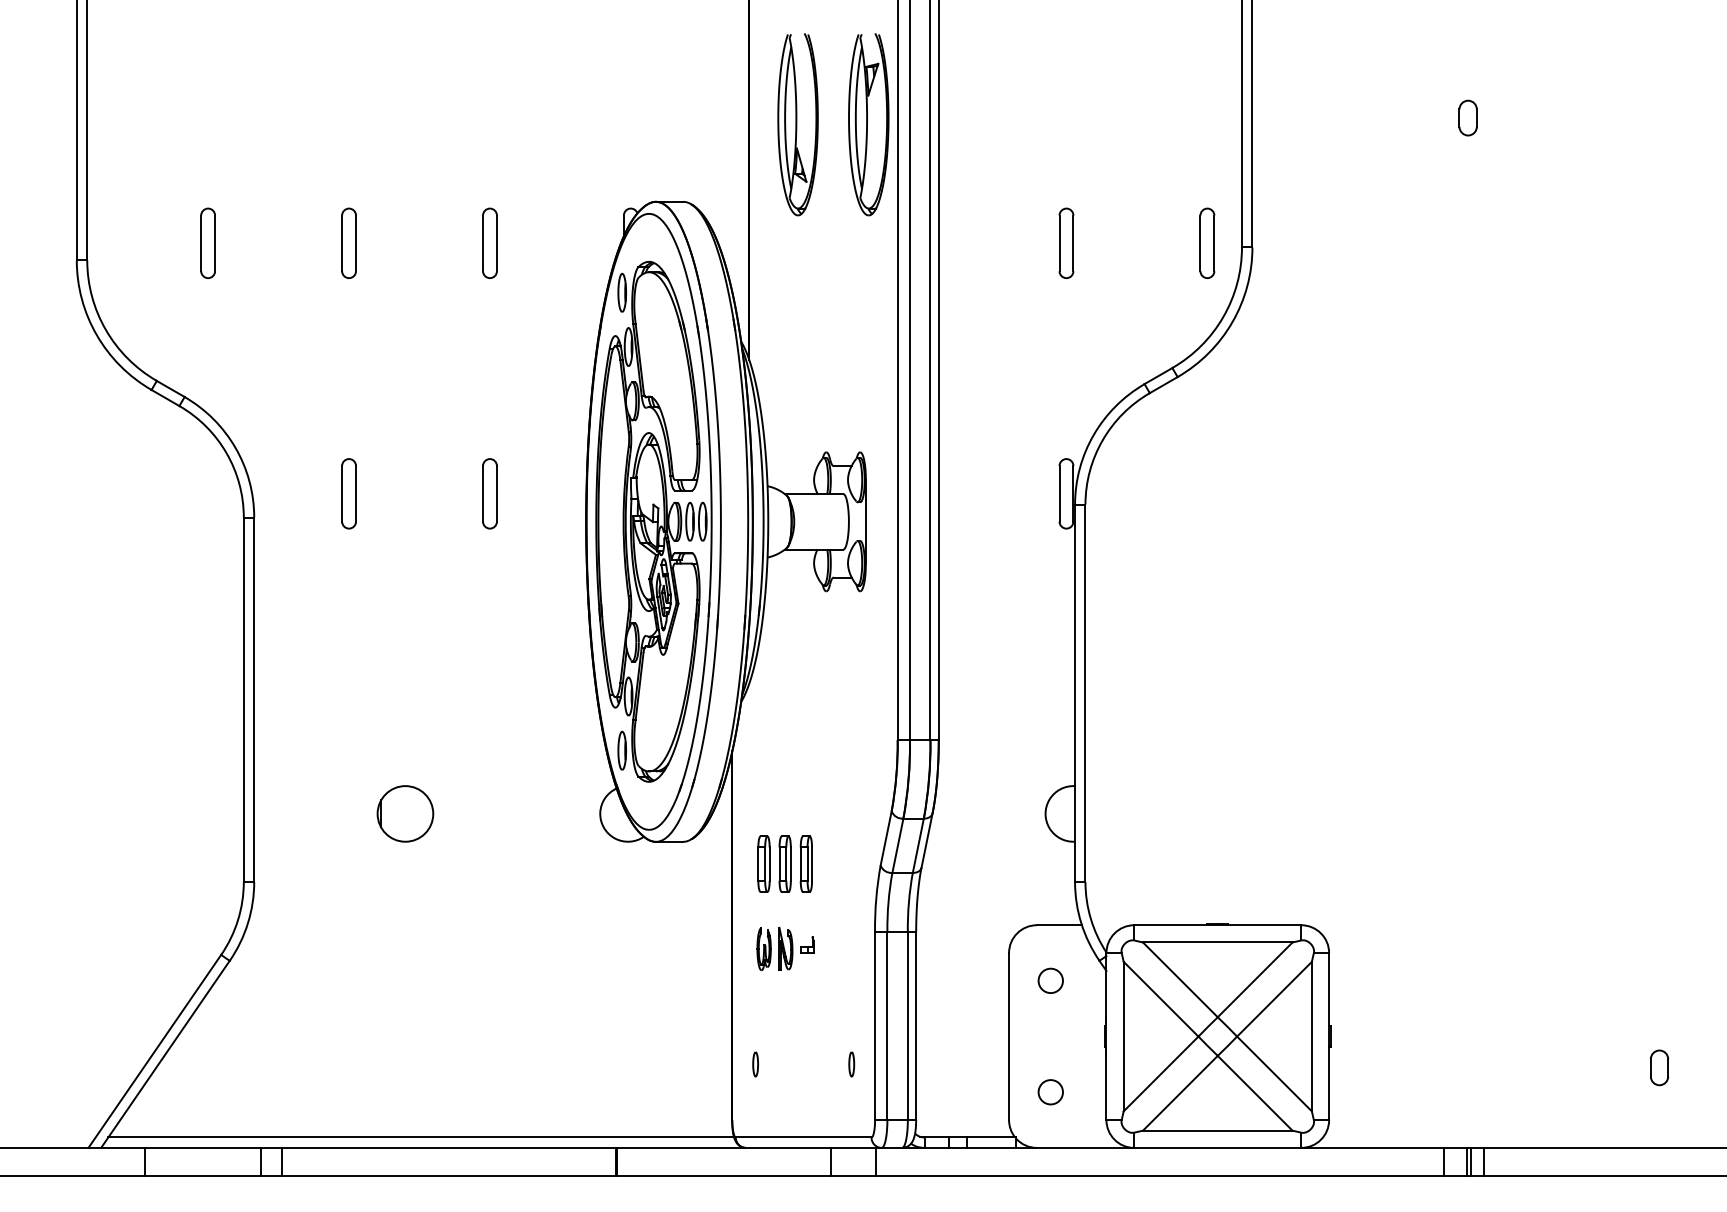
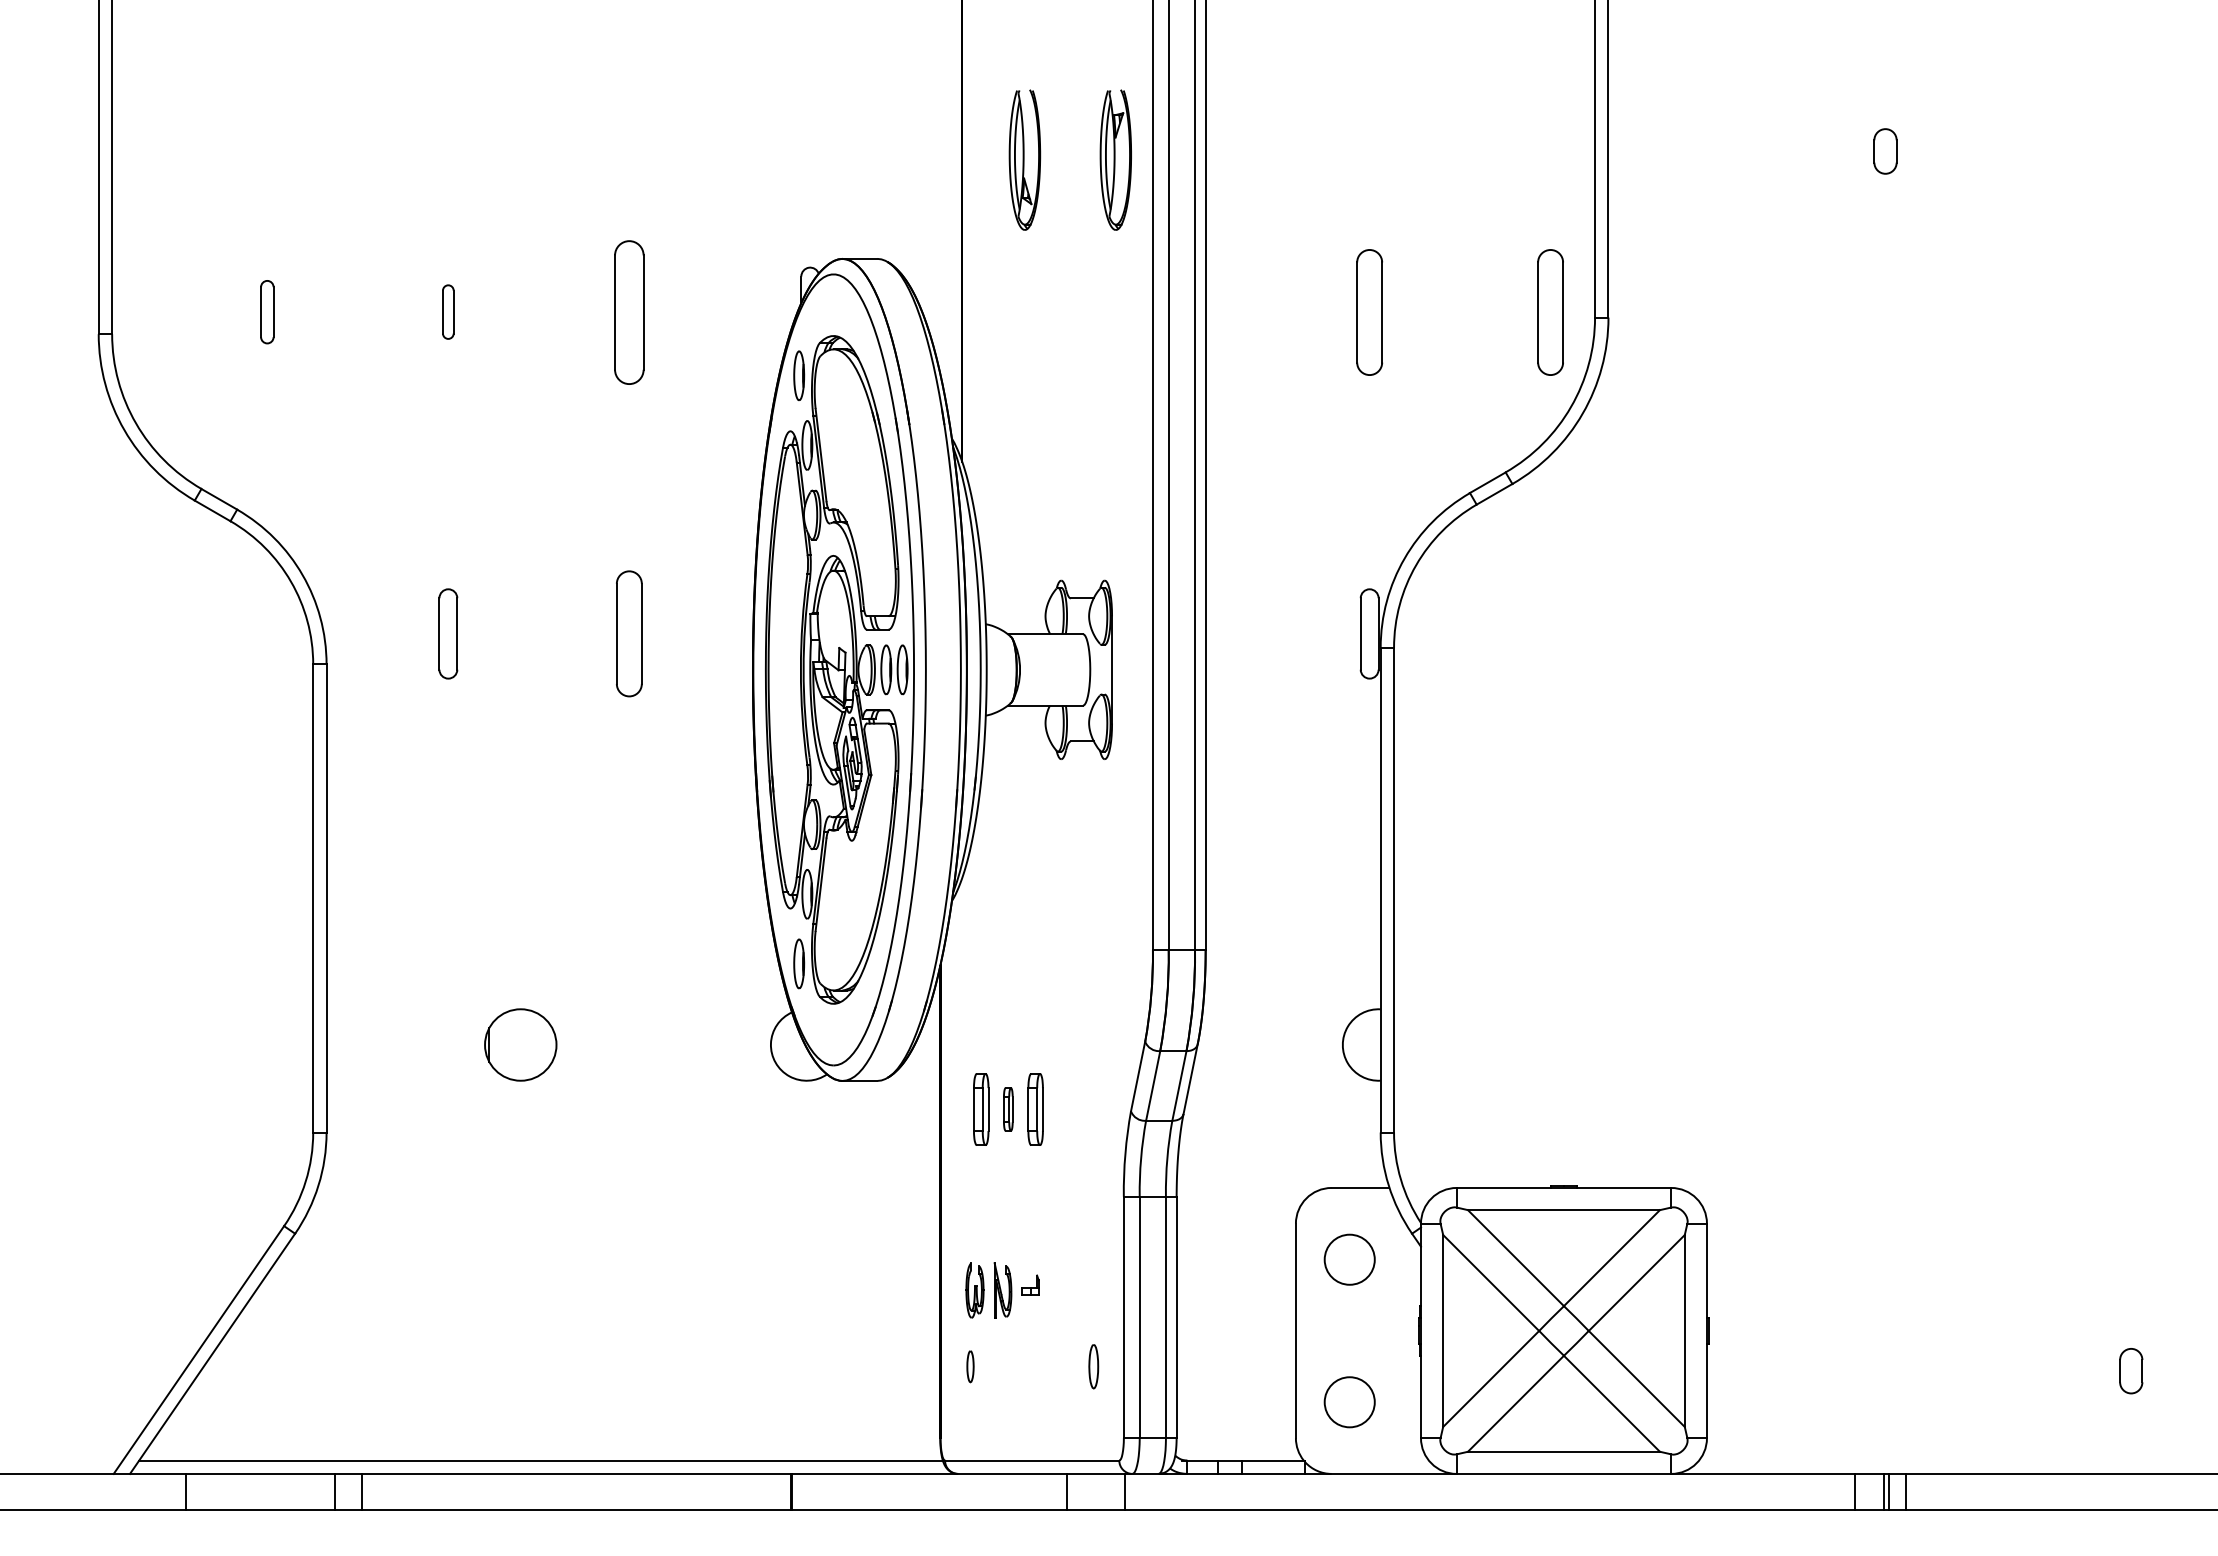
part: (797, 124) -> (1024, 159), size x0.6
part: (868, 124) -> (1115, 159), size x0.6
part: (207, 242) -> (266, 311), size x0.7
part: (348, 242) -> (447, 311), size x0.6
part: (489, 242) -> (628, 311), size x1.6
part: (1066, 242) -> (1369, 311), size x1.4
part: (1207, 242) -> (1550, 311), size x1.4
part: (489, 493) -> (628, 633), size x1.4
part: (784, 863) -> (1007, 1108), size x0.6
part: (785, 948) -> (1002, 1289), moved
circle: (1050, 980) -> (1349, 1258), size x1.6
part: (851, 1064) -> (1093, 1366), size x1.4
circle: (1050, 1092) -> (1349, 1402), size x1.6

